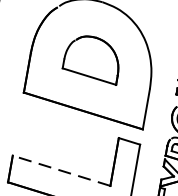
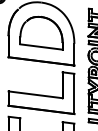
part: (92, 57) -> (41, 32), size x1.43
line: (61, 170) -> (35, 94), dashed -> solid

